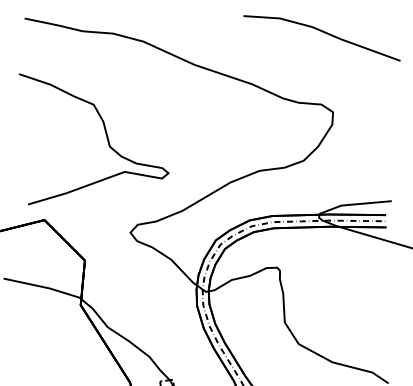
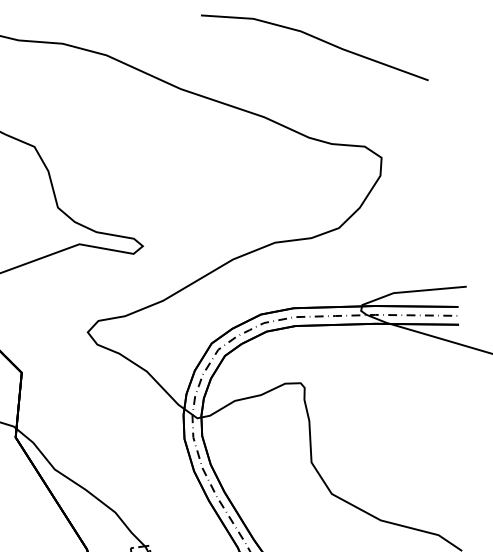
line: (324, 33) -> (318, 40), moved

